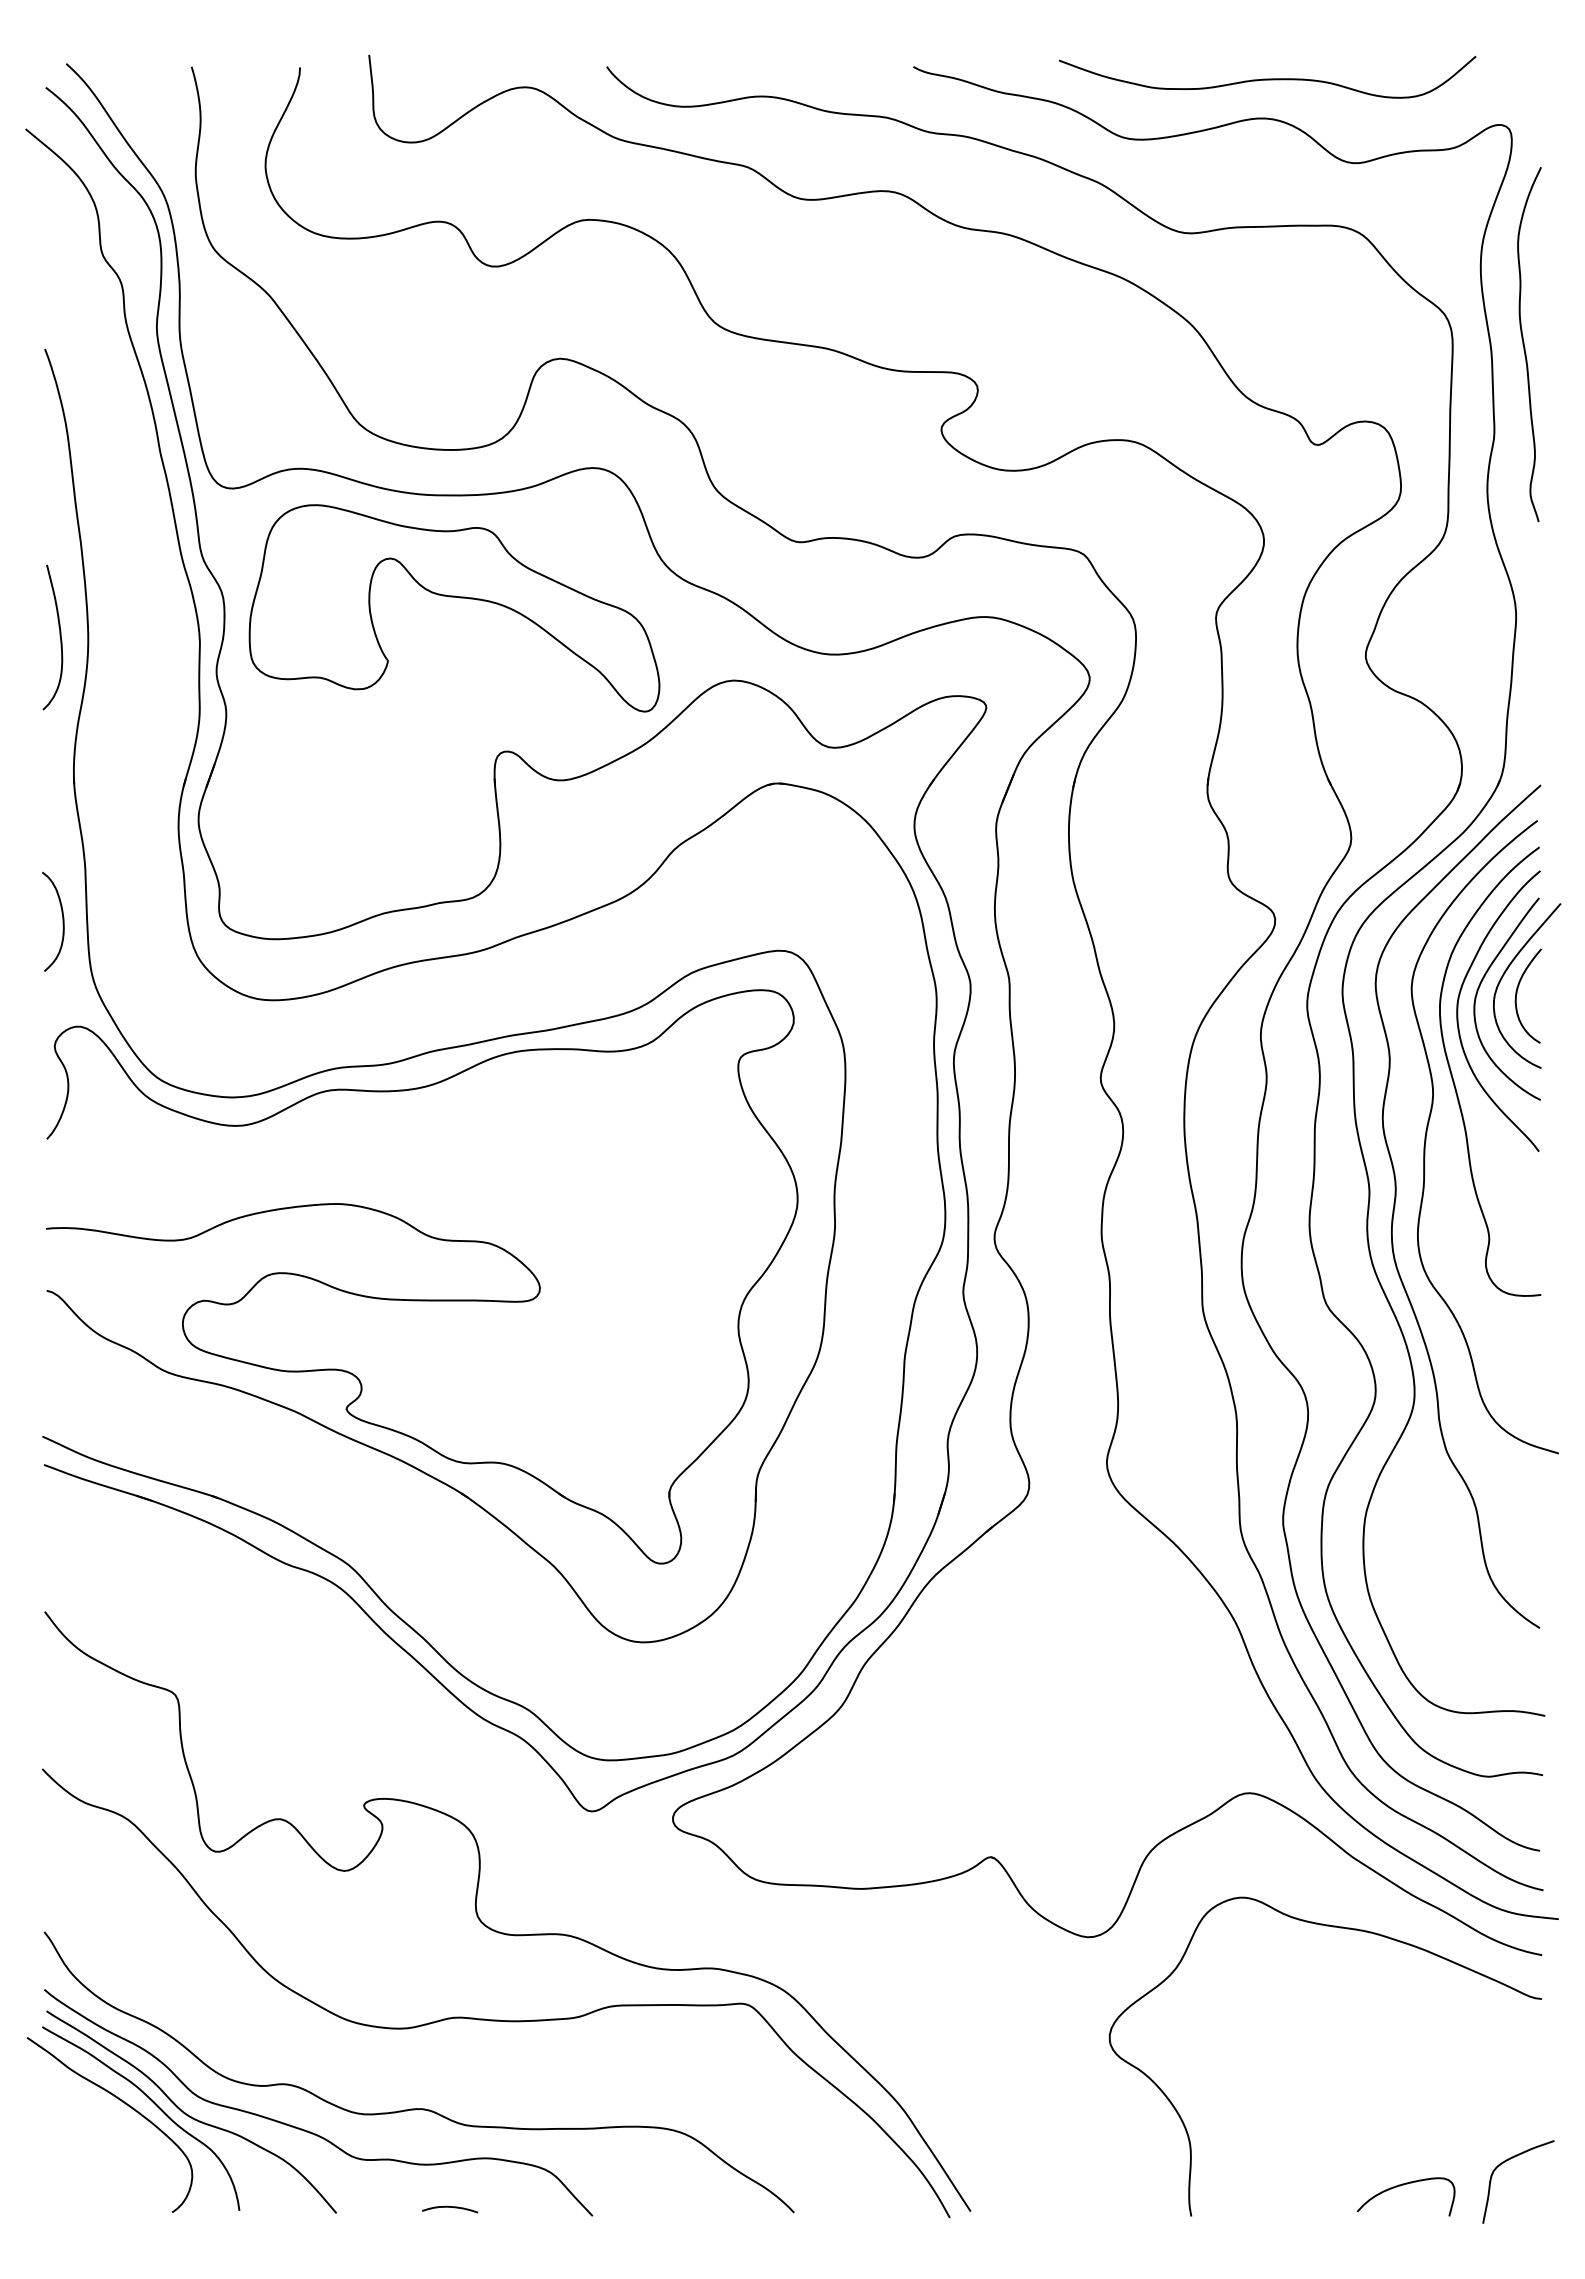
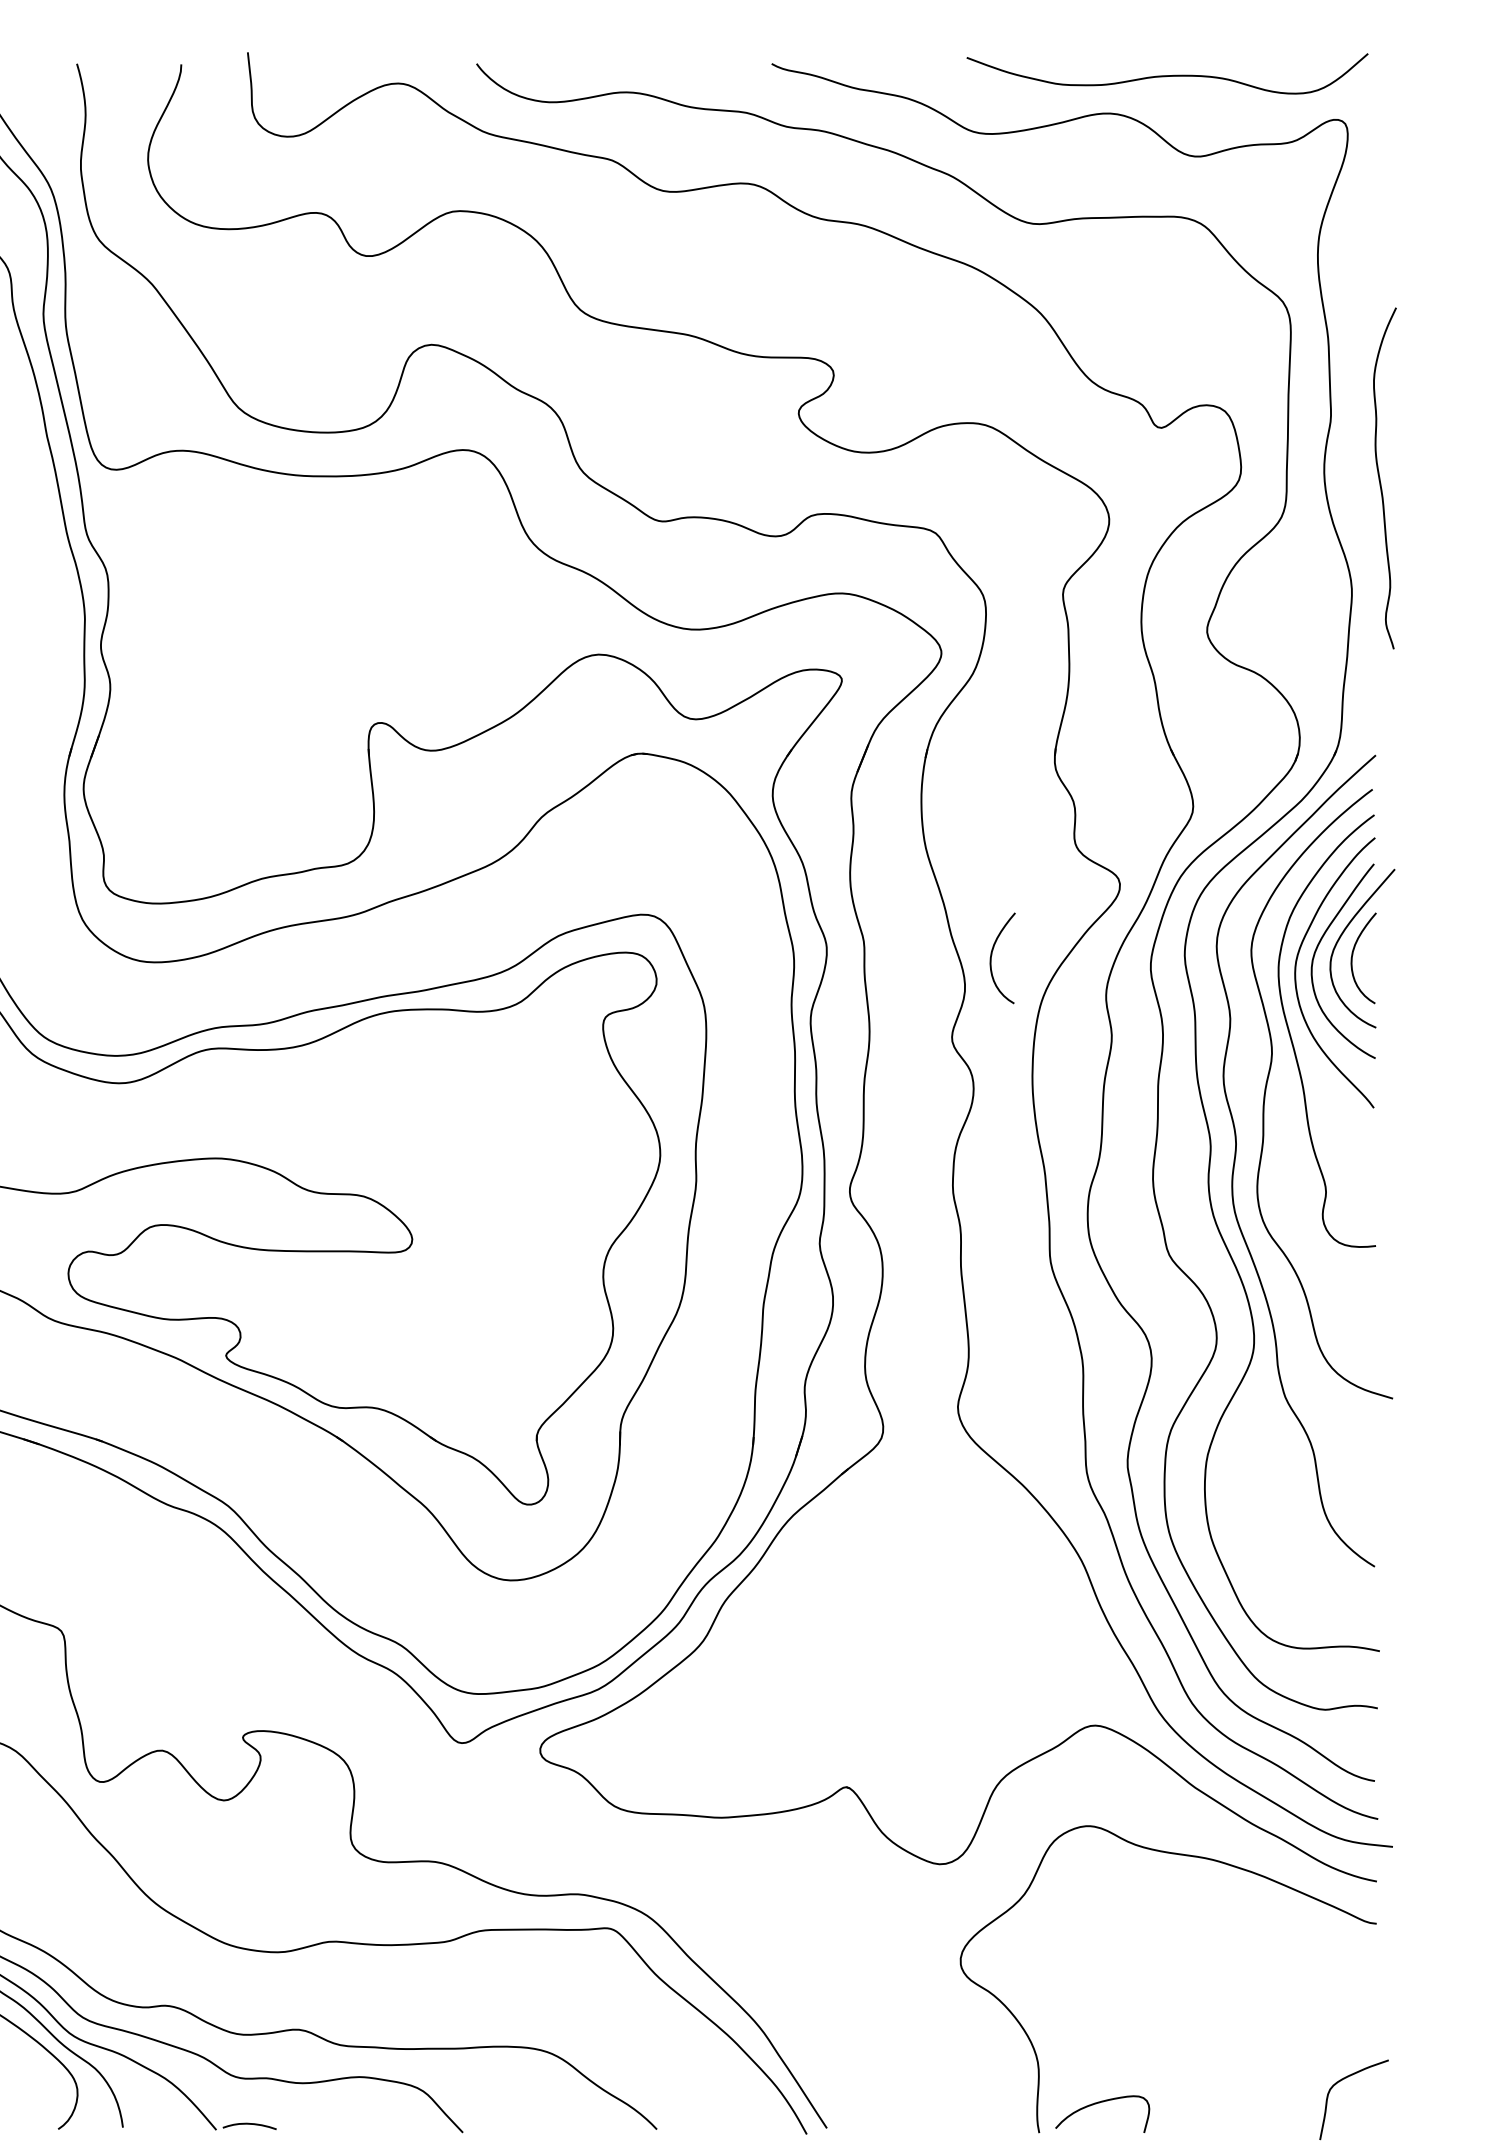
curve: (1267, 78) -> (1167, 75), moved
curve: (1524, 344) -> (1380, 478), moved
part: (454, 597) -> (329, 574), removed
curve: (1142, 994) -> (992, 956), added
curve: (1403, 2185) -> (1100, 2103), moved
curve: (450, 2207) -> (250, 2124), moved

